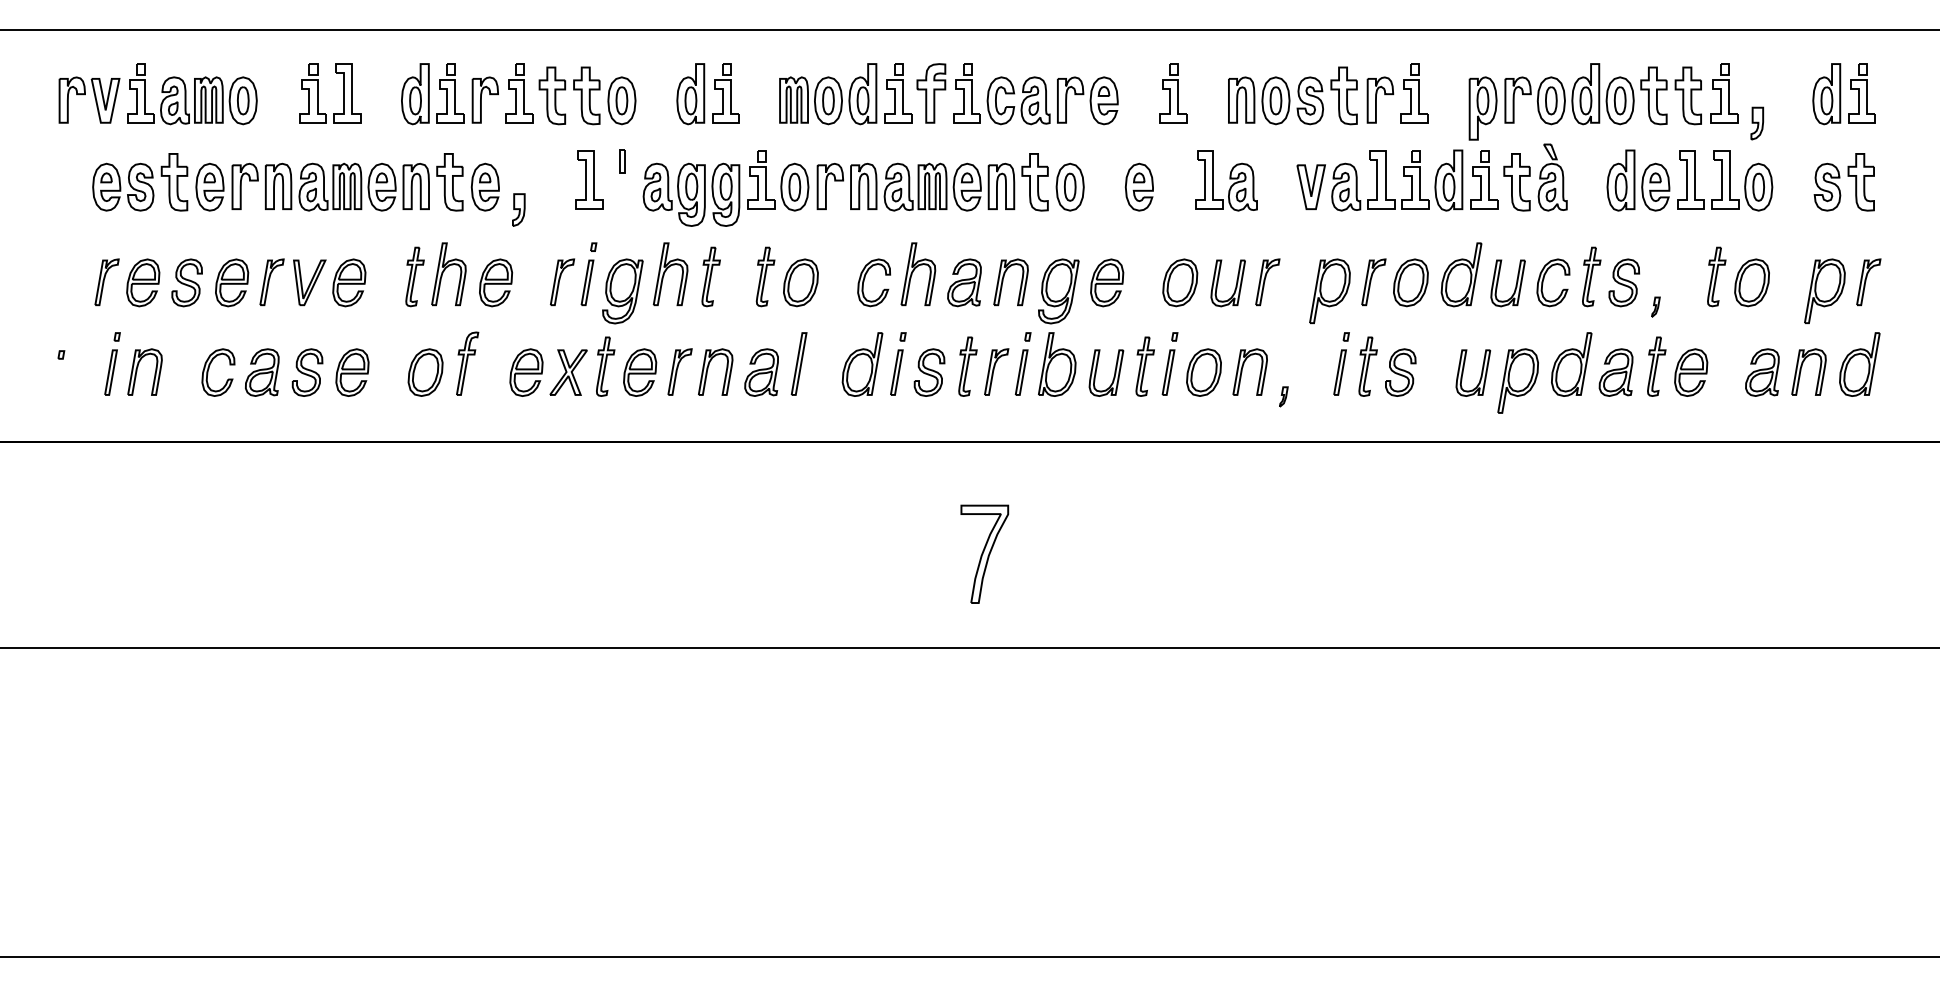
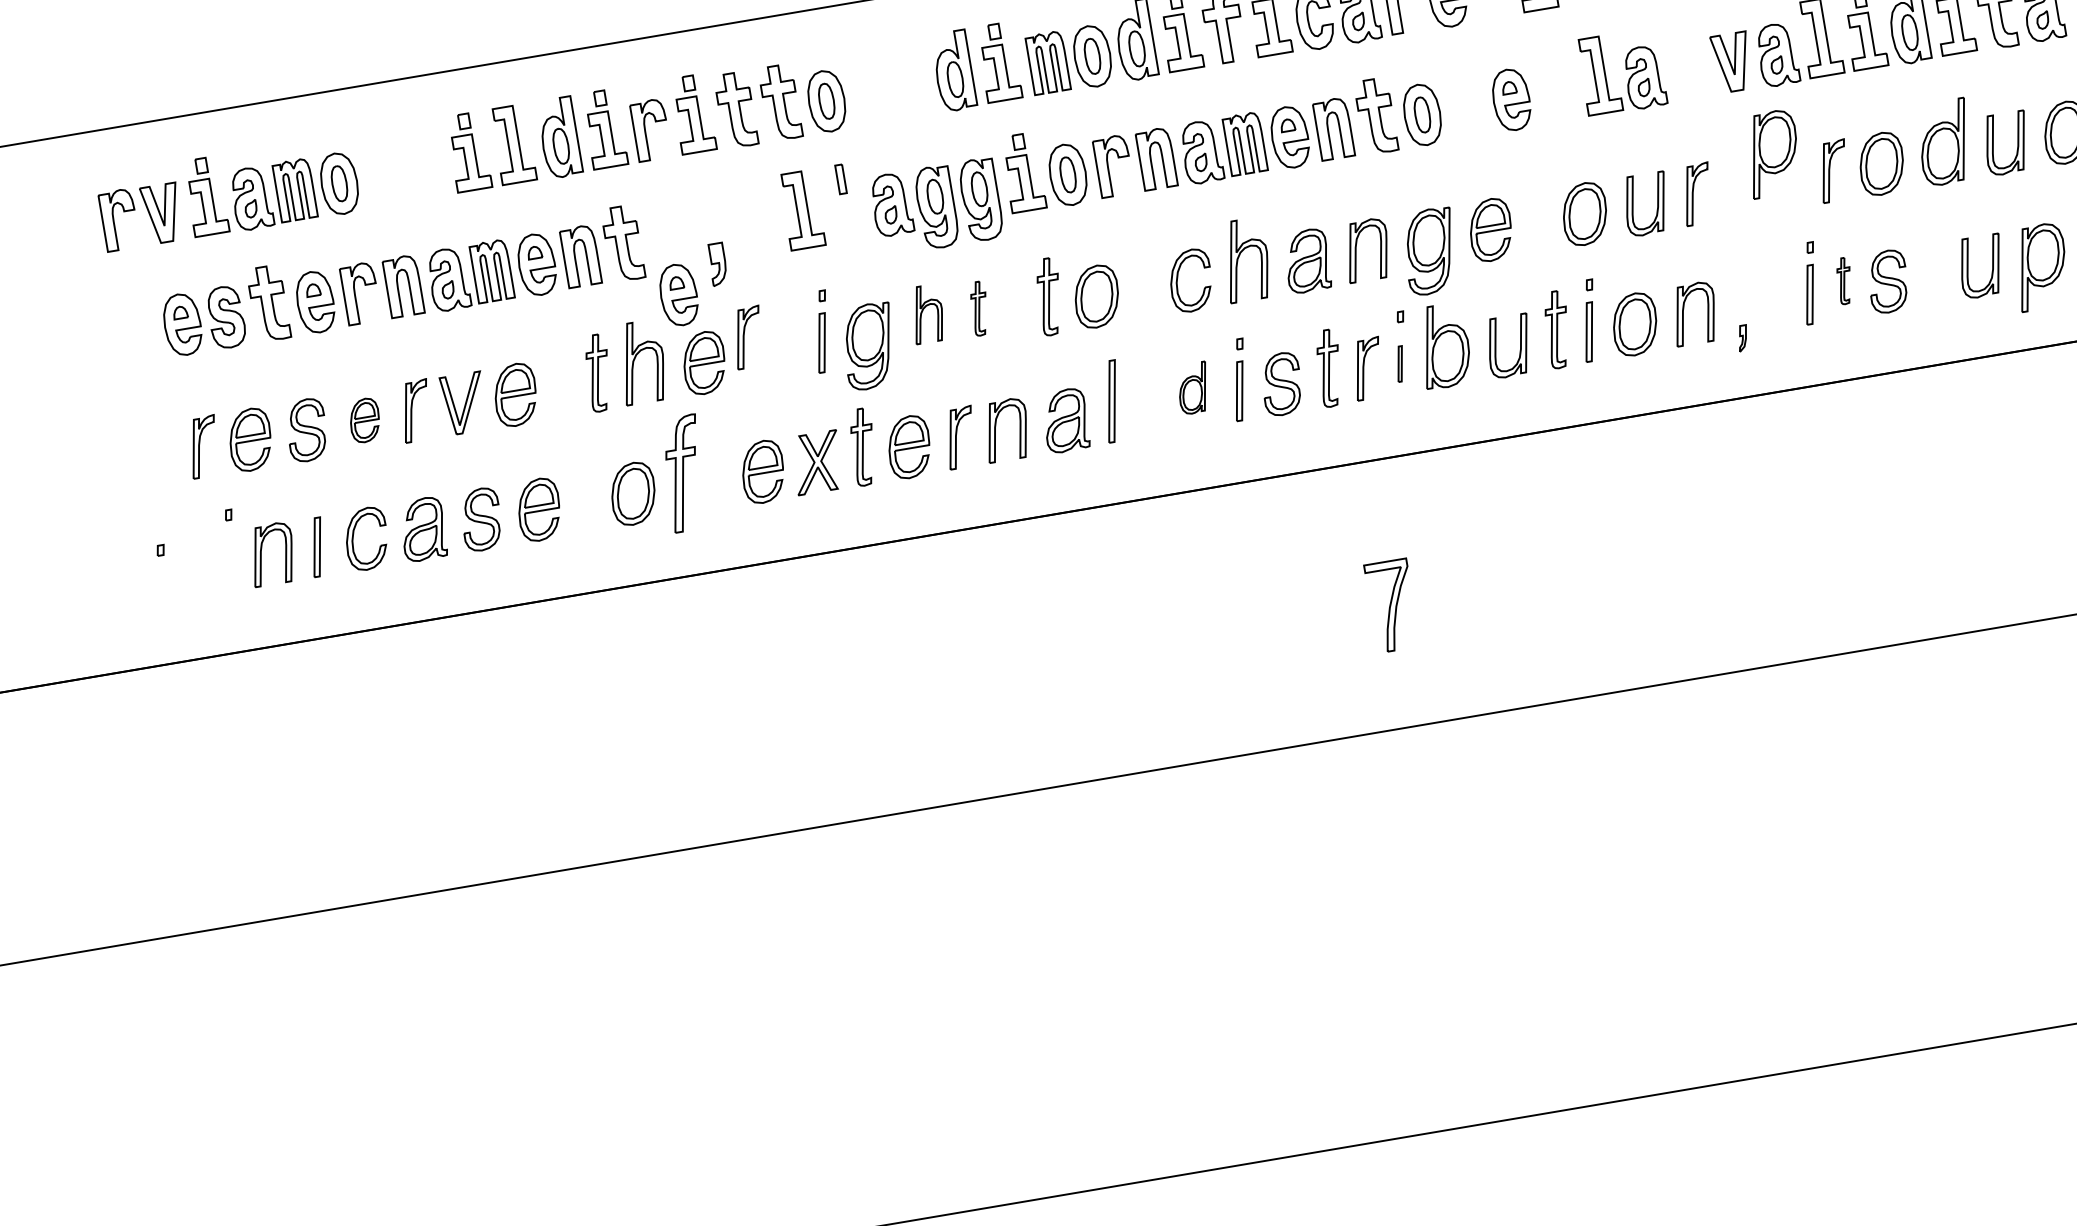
part: (318, 93) -> (475, 151), moved
part: (707, 94) -> (975, 67), moved
part: (484, 186) -> (677, 294), moved
part: (670, 274) -> (927, 314), size x0.7
part: (710, 276) -> (979, 308), size x0.7
part: (232, 282) -> (365, 419), size x0.7
part: (562, 282) -> (748, 337), moved
part: (1329, 290) -> (1772, 152), moved
part: (467, 363) -> (685, 472), size x1.4
part: (862, 364) -> (1193, 388), size x0.6
part: (1367, 366) -> (1844, 280), size x0.6
part: (110, 372) -> (316, 547), moved
part: (1021, 372) -> (1400, 363), size x0.6
part: (984, 553) -> (1391, 604), size x0.7

